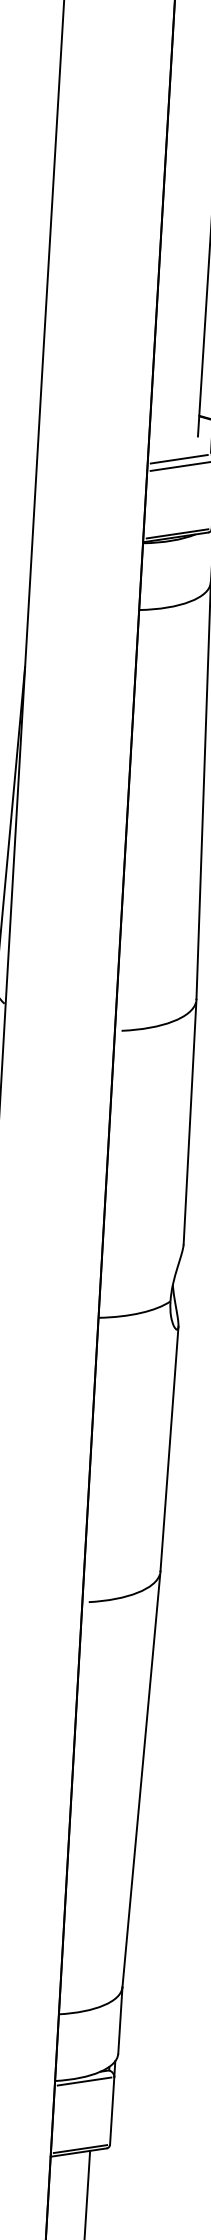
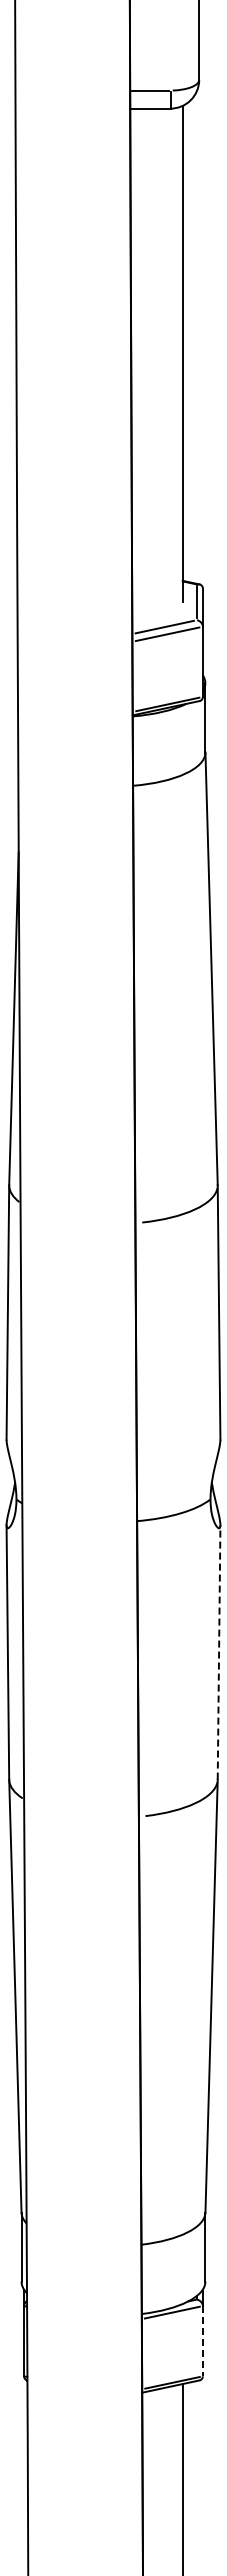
line: (169, 1448) -> (219, 1651), solid -> dashed
line: (111, 2111) -> (202, 2341), solid -> dashed

